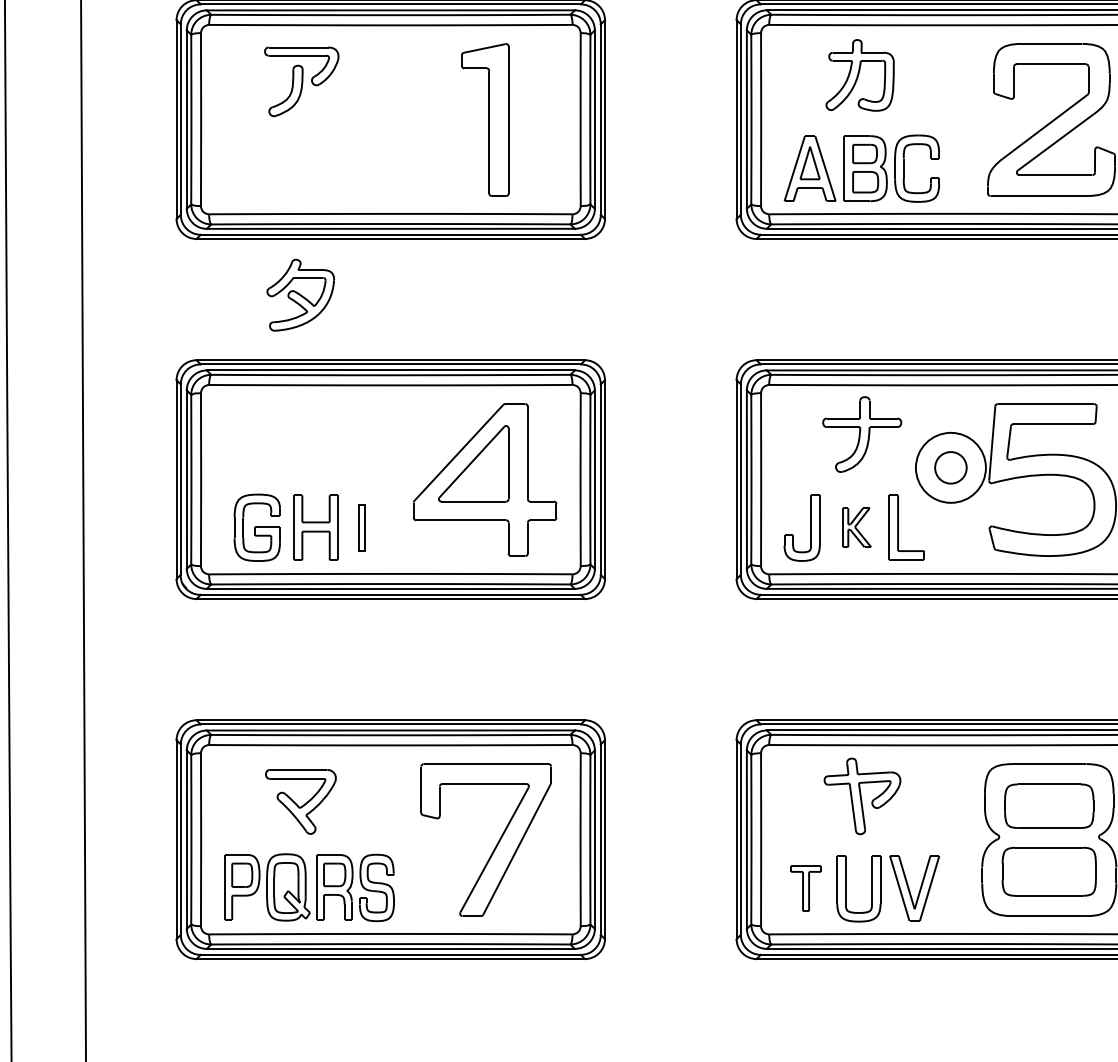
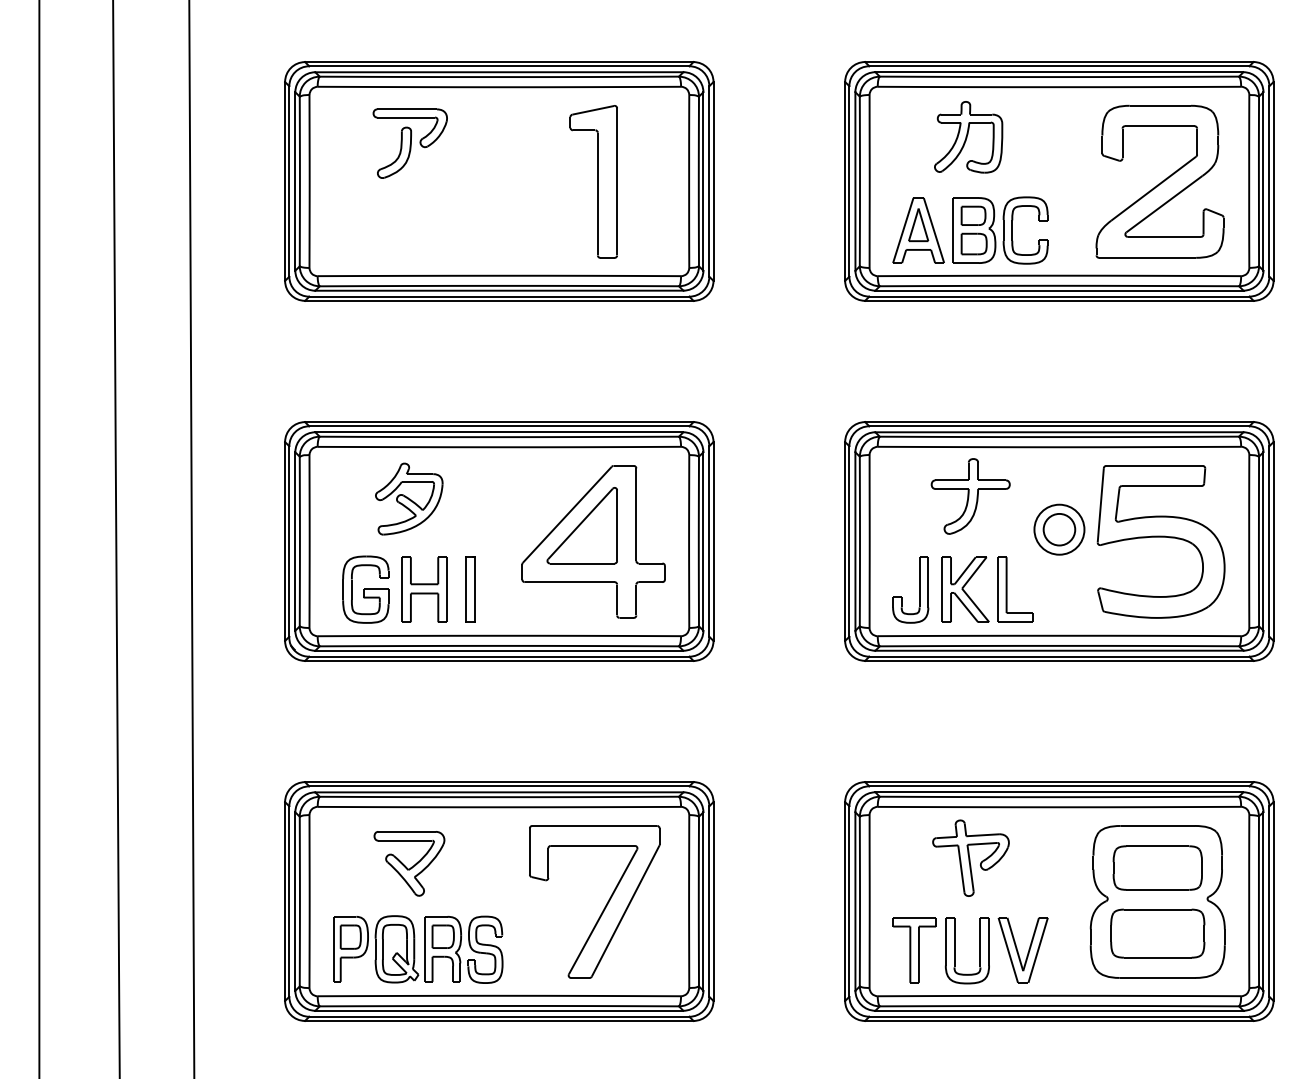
part: (300, 294) -> (409, 498), moved
circle: (950, 467) -> (1059, 529), size x0.71
part: (361, 527) -> (470, 589), size x1.43
part: (856, 527) -> (965, 589), size x1.67
part: (805, 888) -> (914, 950), size x1.43

